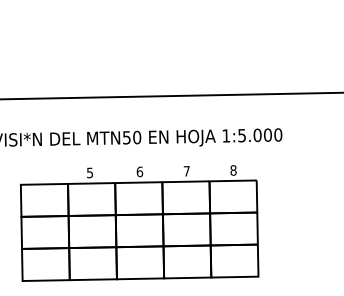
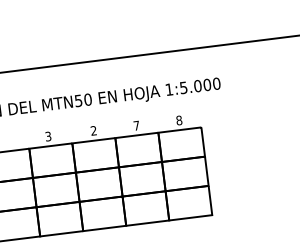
text: (139, 171) -> (93, 130), 6 -> 2
text: (90, 172) -> (48, 136), 5 -> 3

